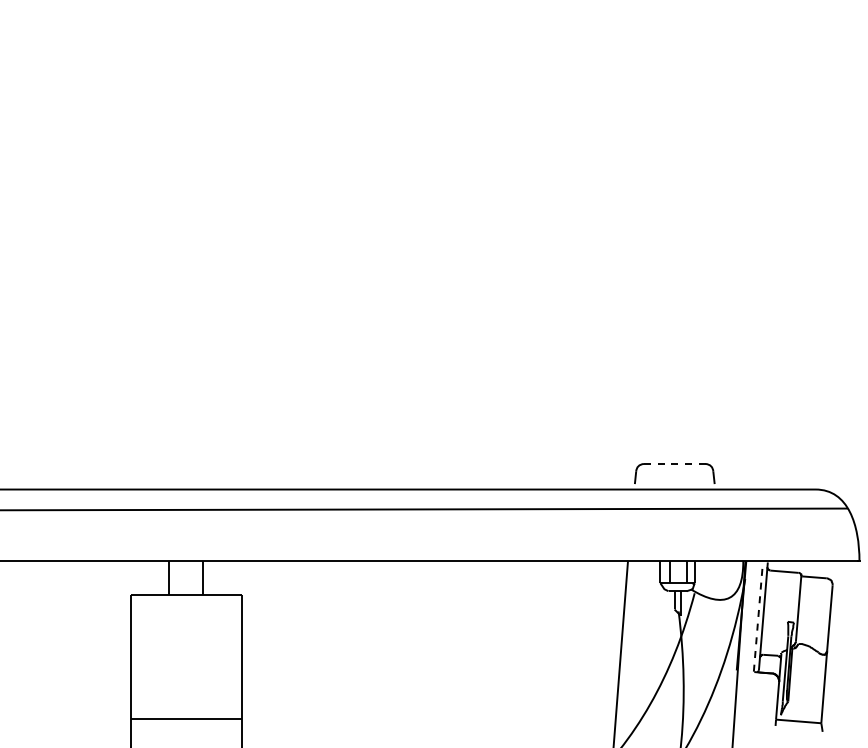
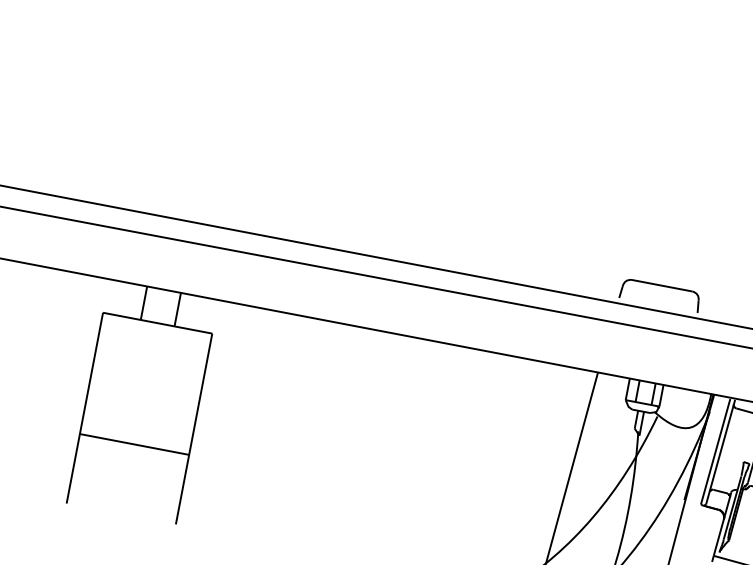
line: (674, 463) -> (662, 285), dashed -> solid
line: (758, 617) -> (715, 452), dashed -> solid

